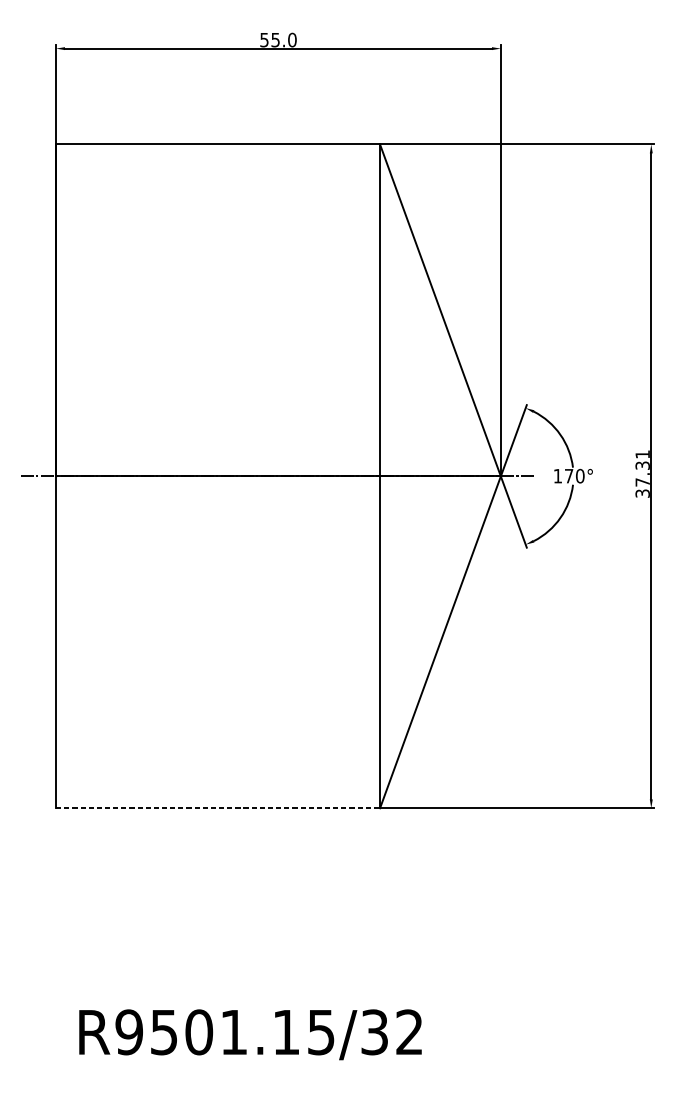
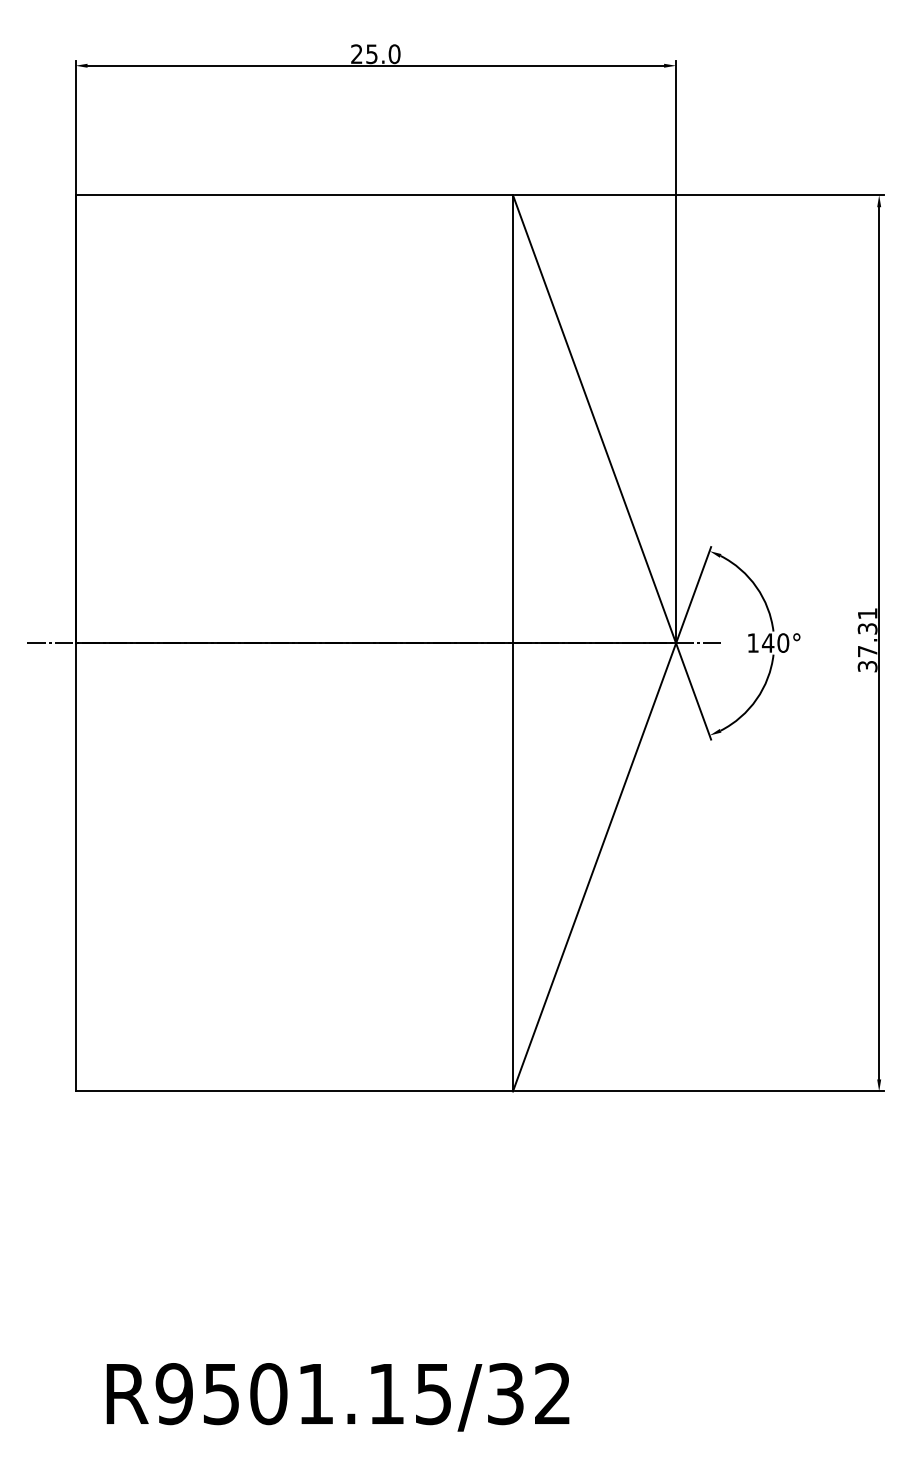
text: (264, 40) -> (356, 54), 55.0 -> 25.0
text: (568, 475) -> (767, 642), 170° -> 140°
line: (218, 808) -> (294, 1091), dashed -> solid

